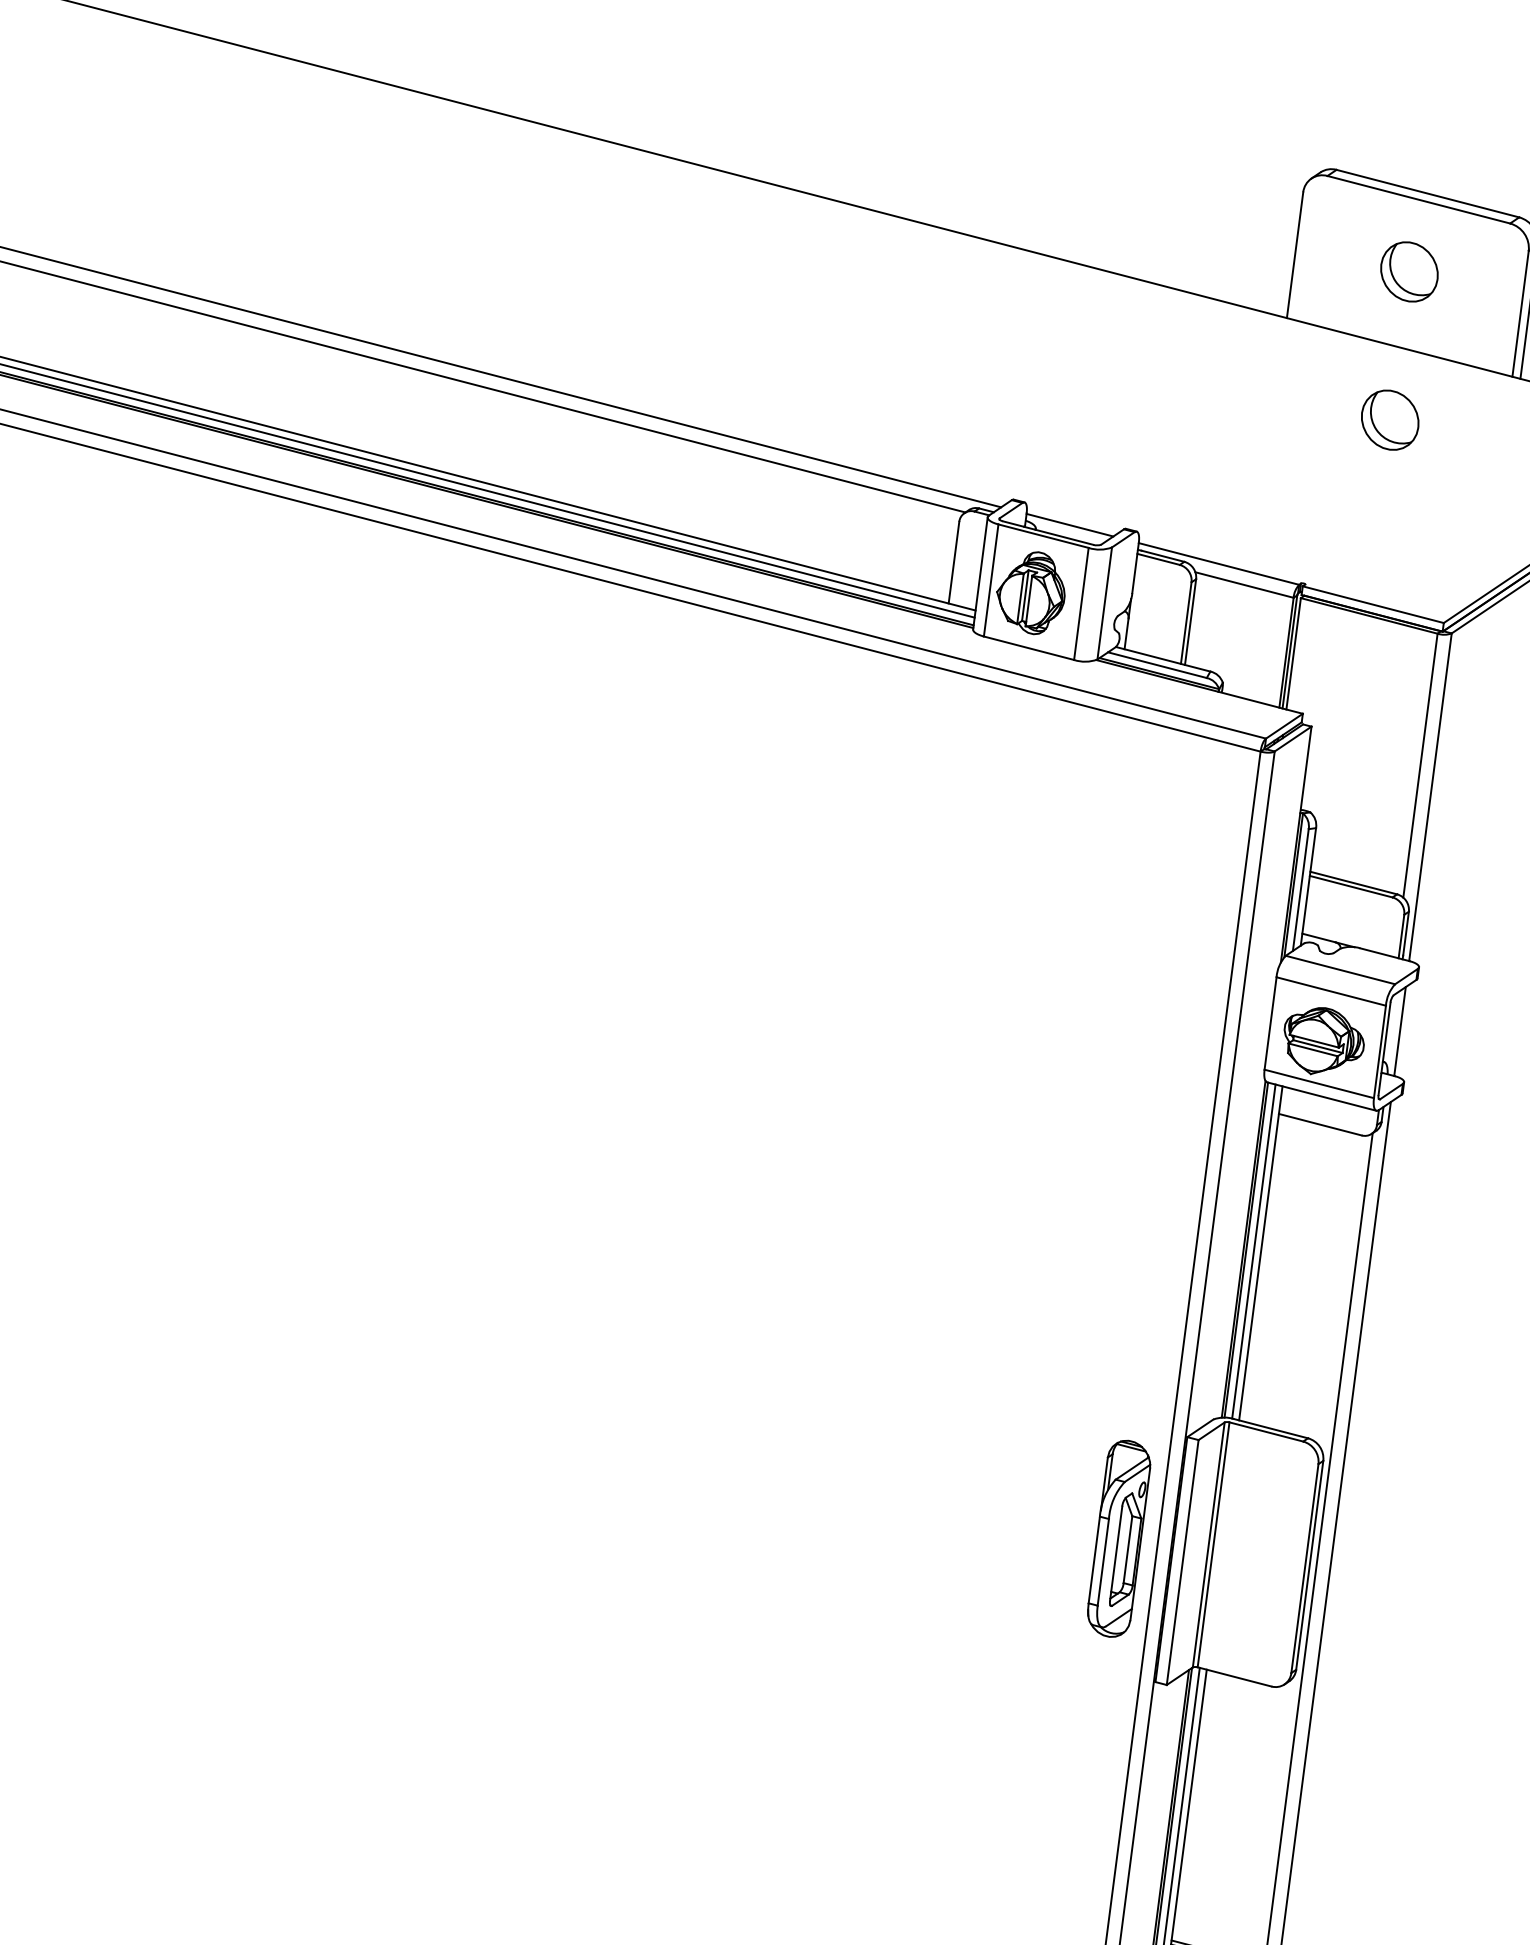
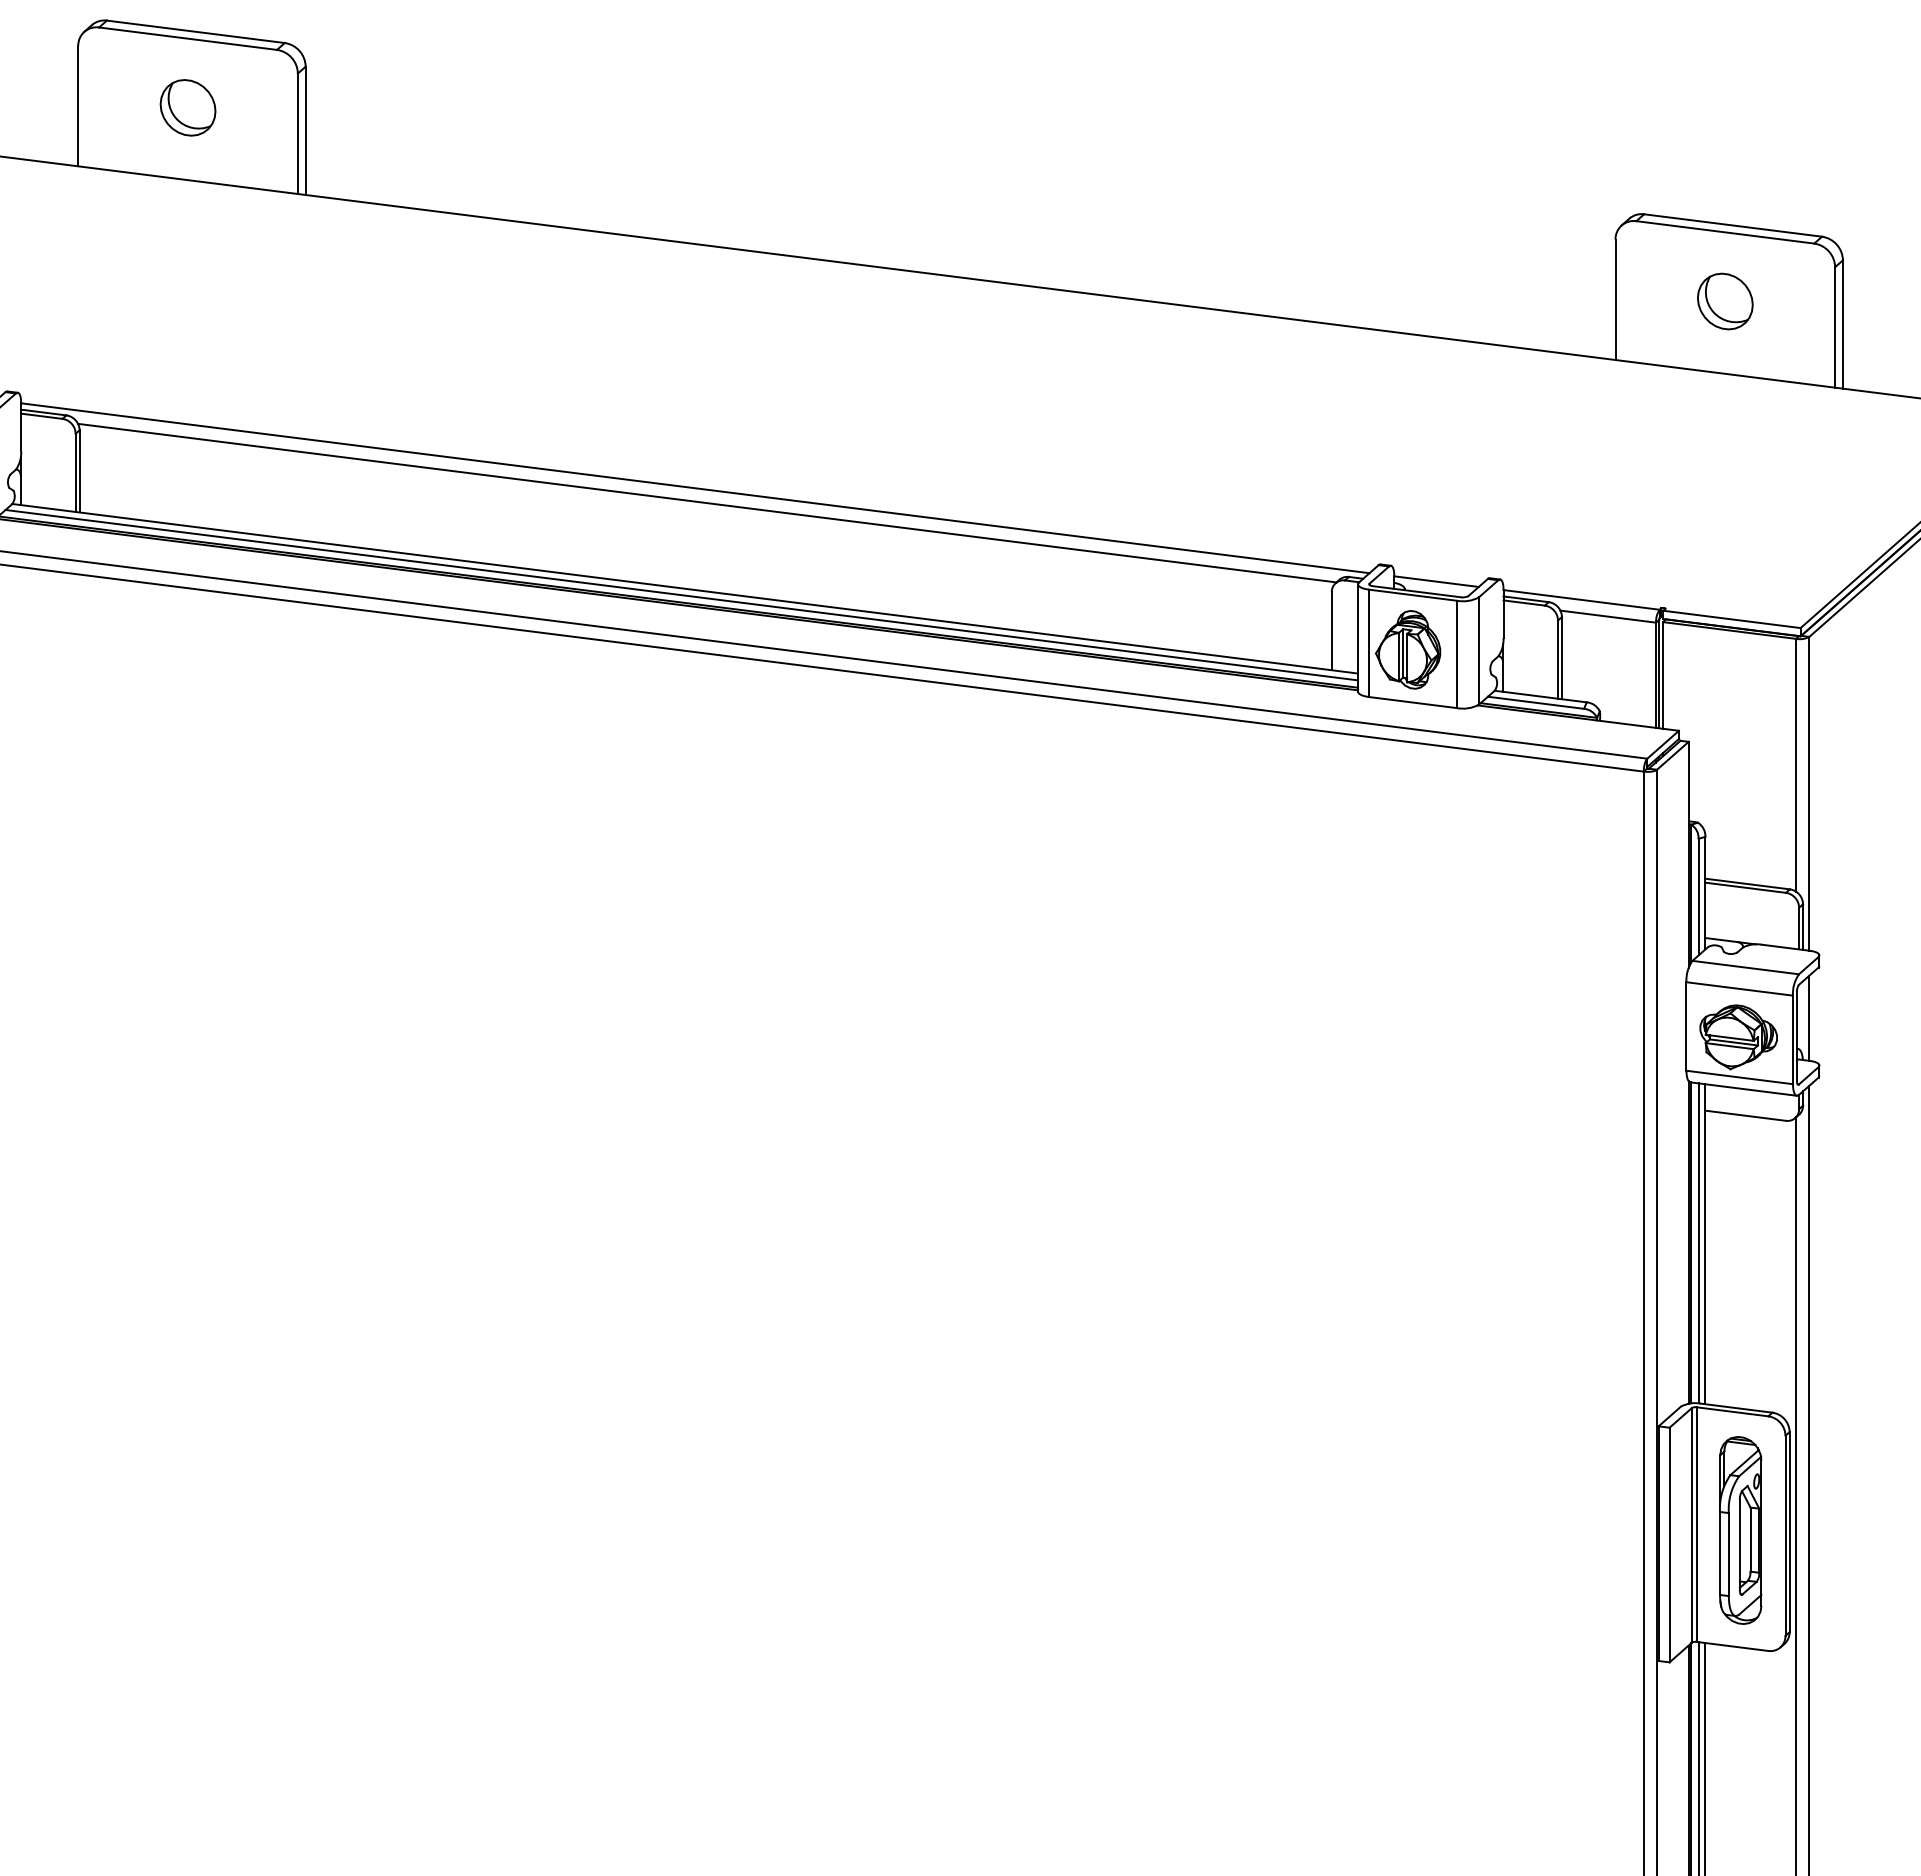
part: (1390, 420) -> (1725, 443), removed
part: (1118, 1538) -> (1740, 1530), moved

